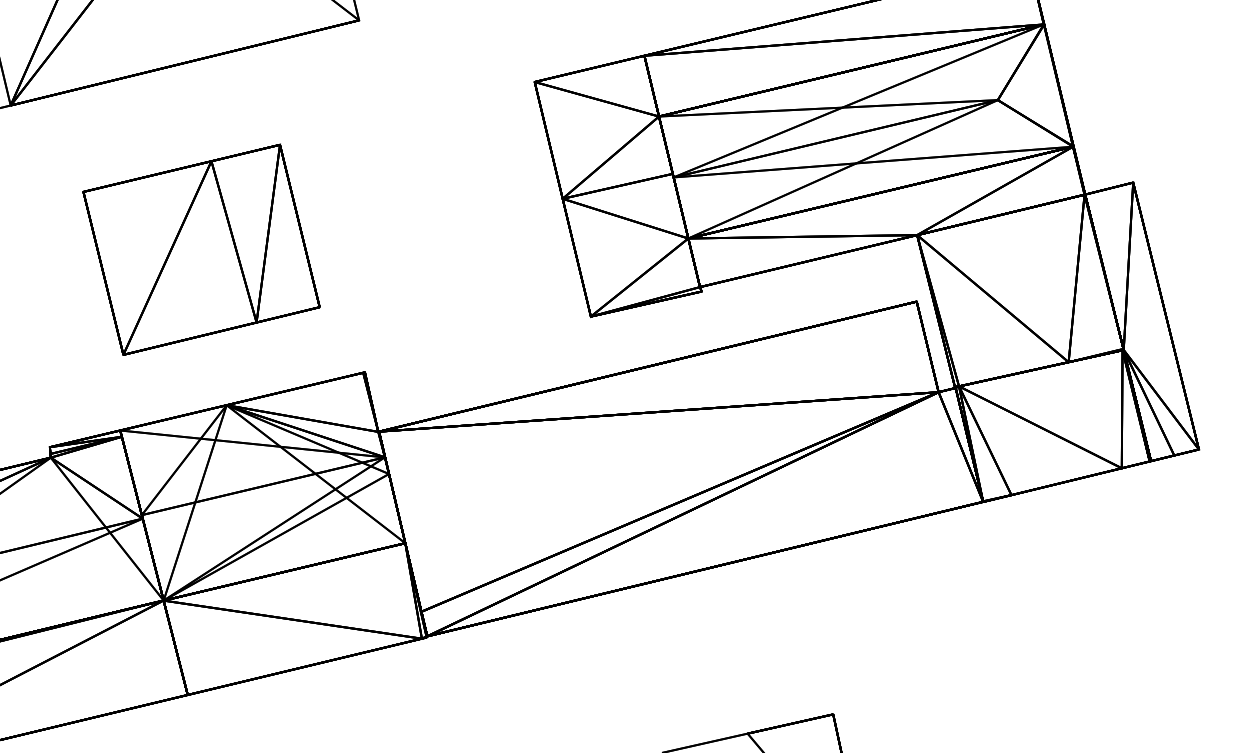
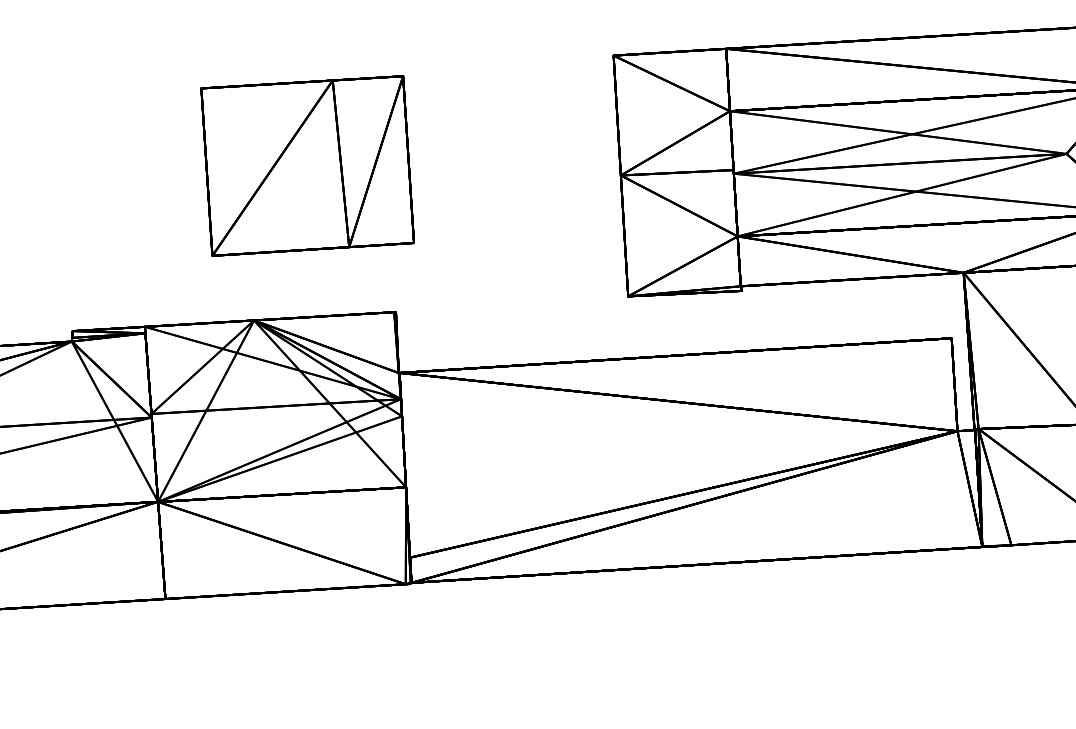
part: (201, 249) -> (307, 165), moved

